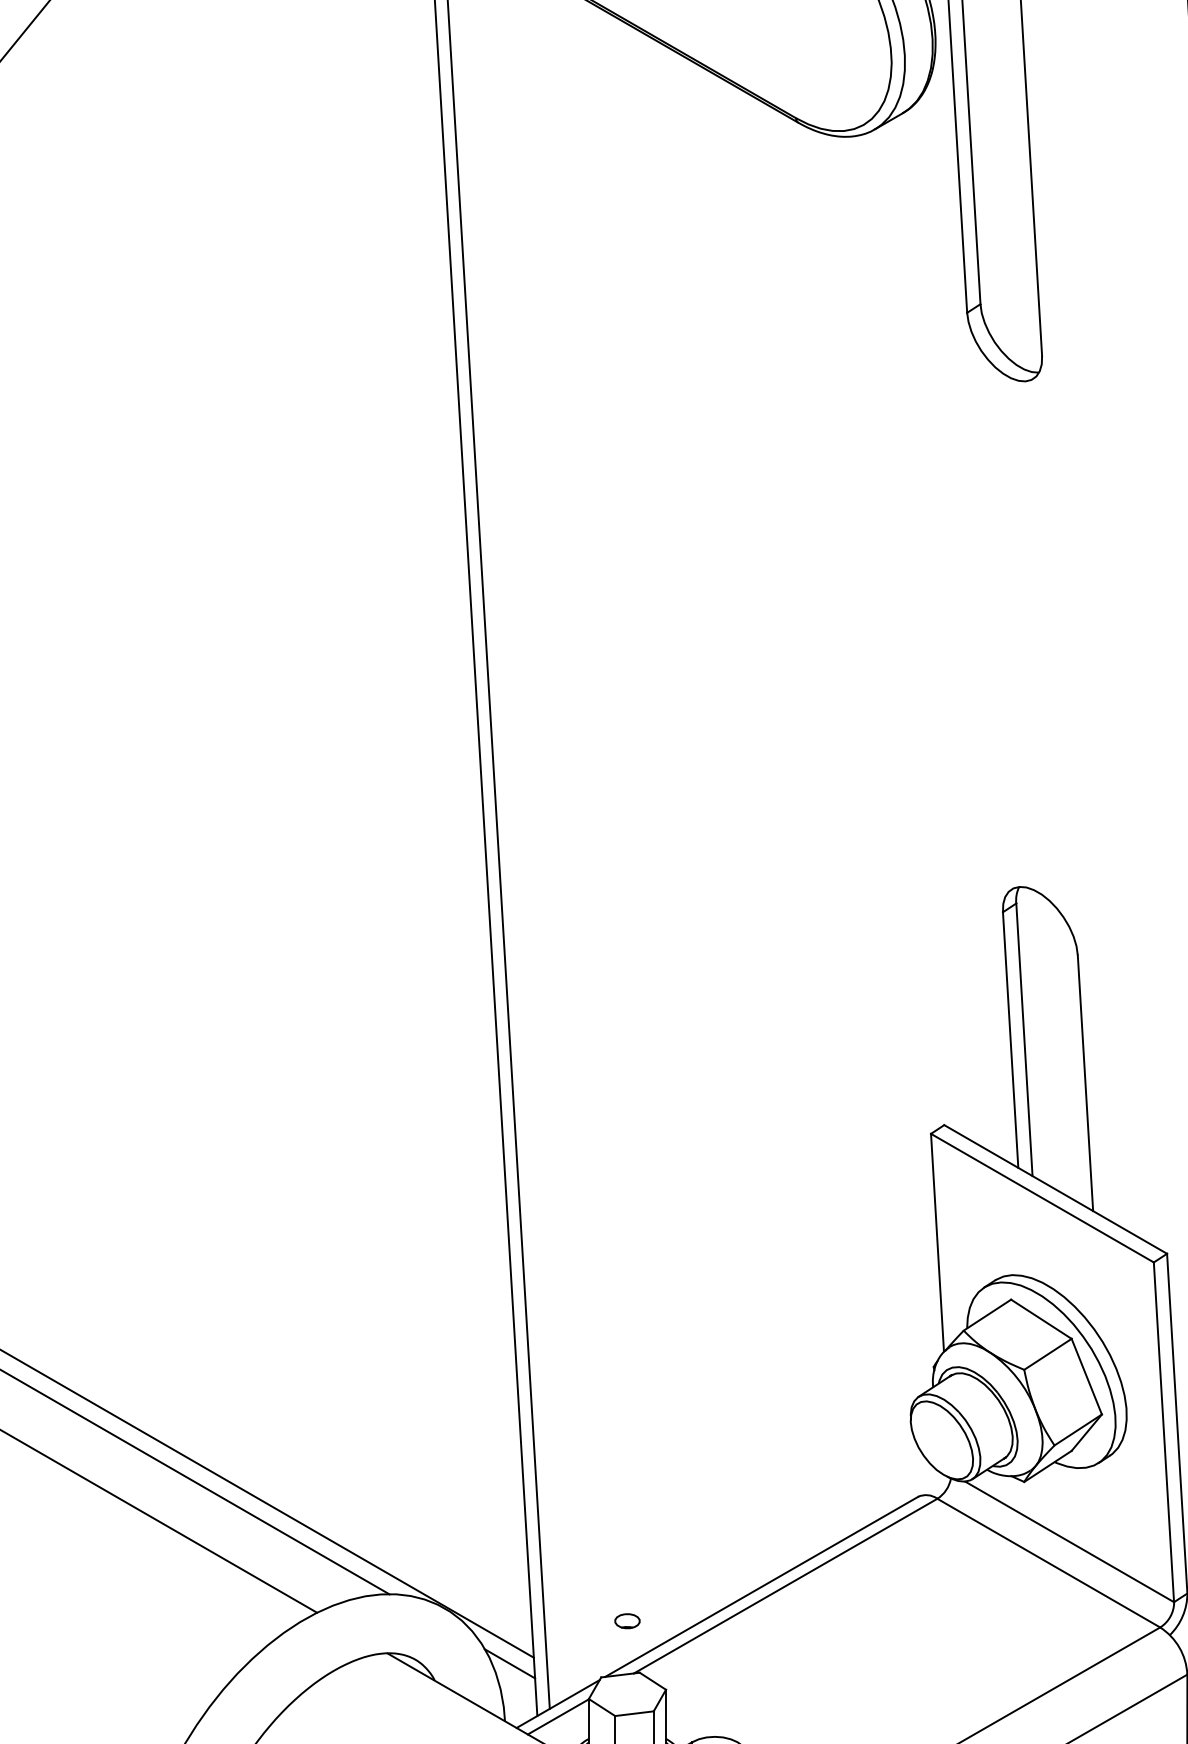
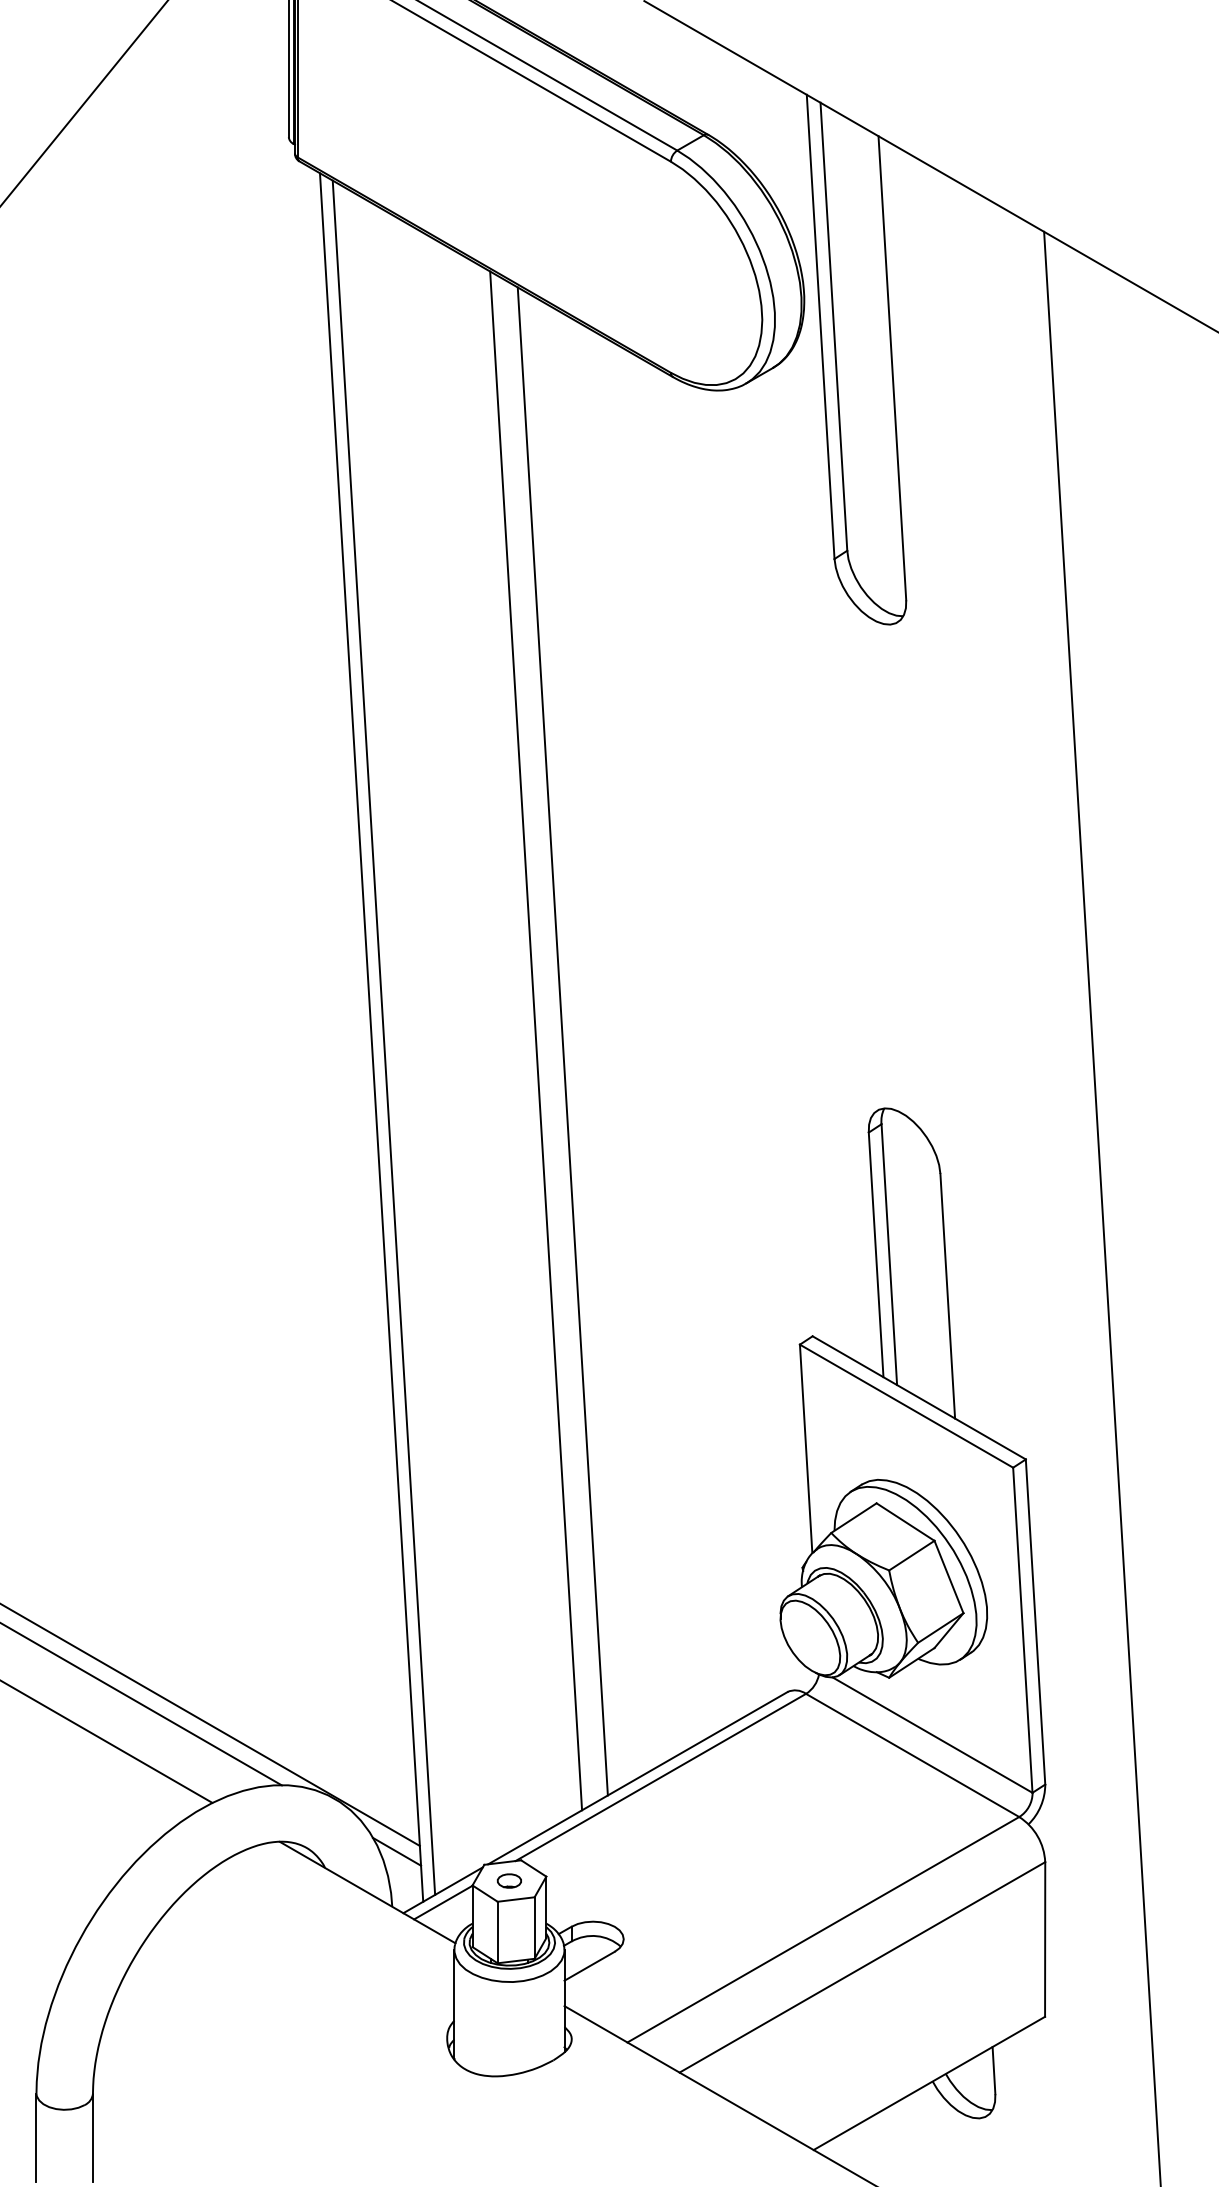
line: (655, 816) -> (536, 1040), added
line: (682, 817) -> (562, 1041), added
part: (626, 1620) -> (508, 1880), moved

